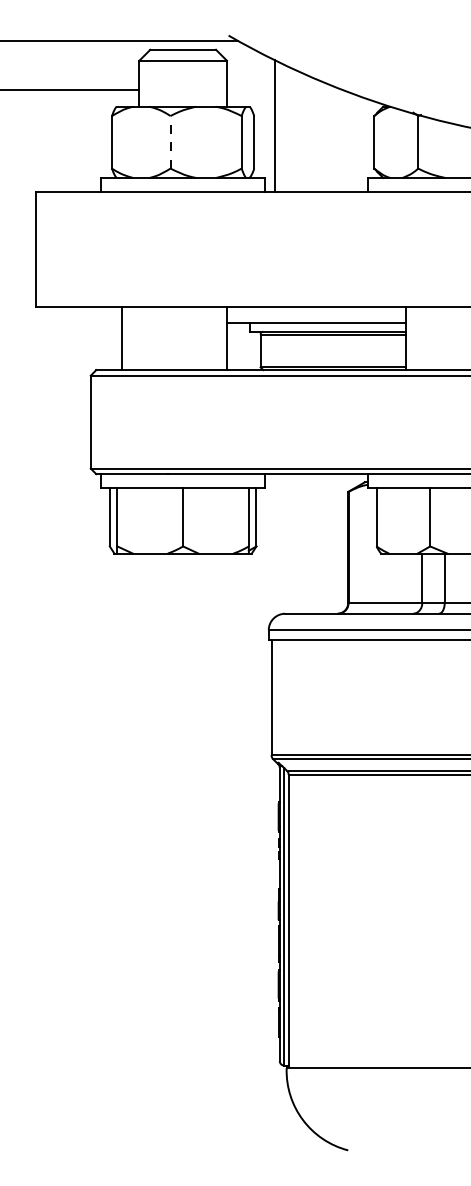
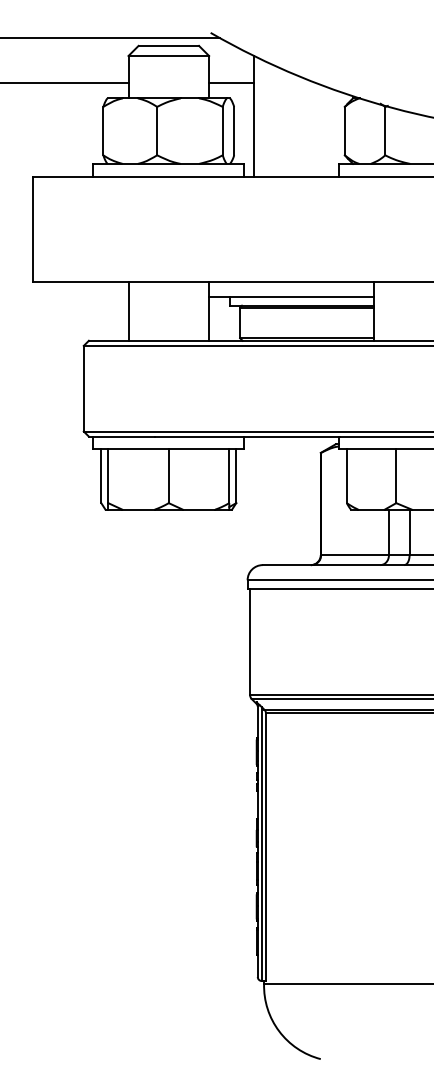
line: (250, 90) -> (230, 83), added
line: (170, 141) -> (157, 130), dashed -> solid
line: (122, 338) -> (128, 311), moved

